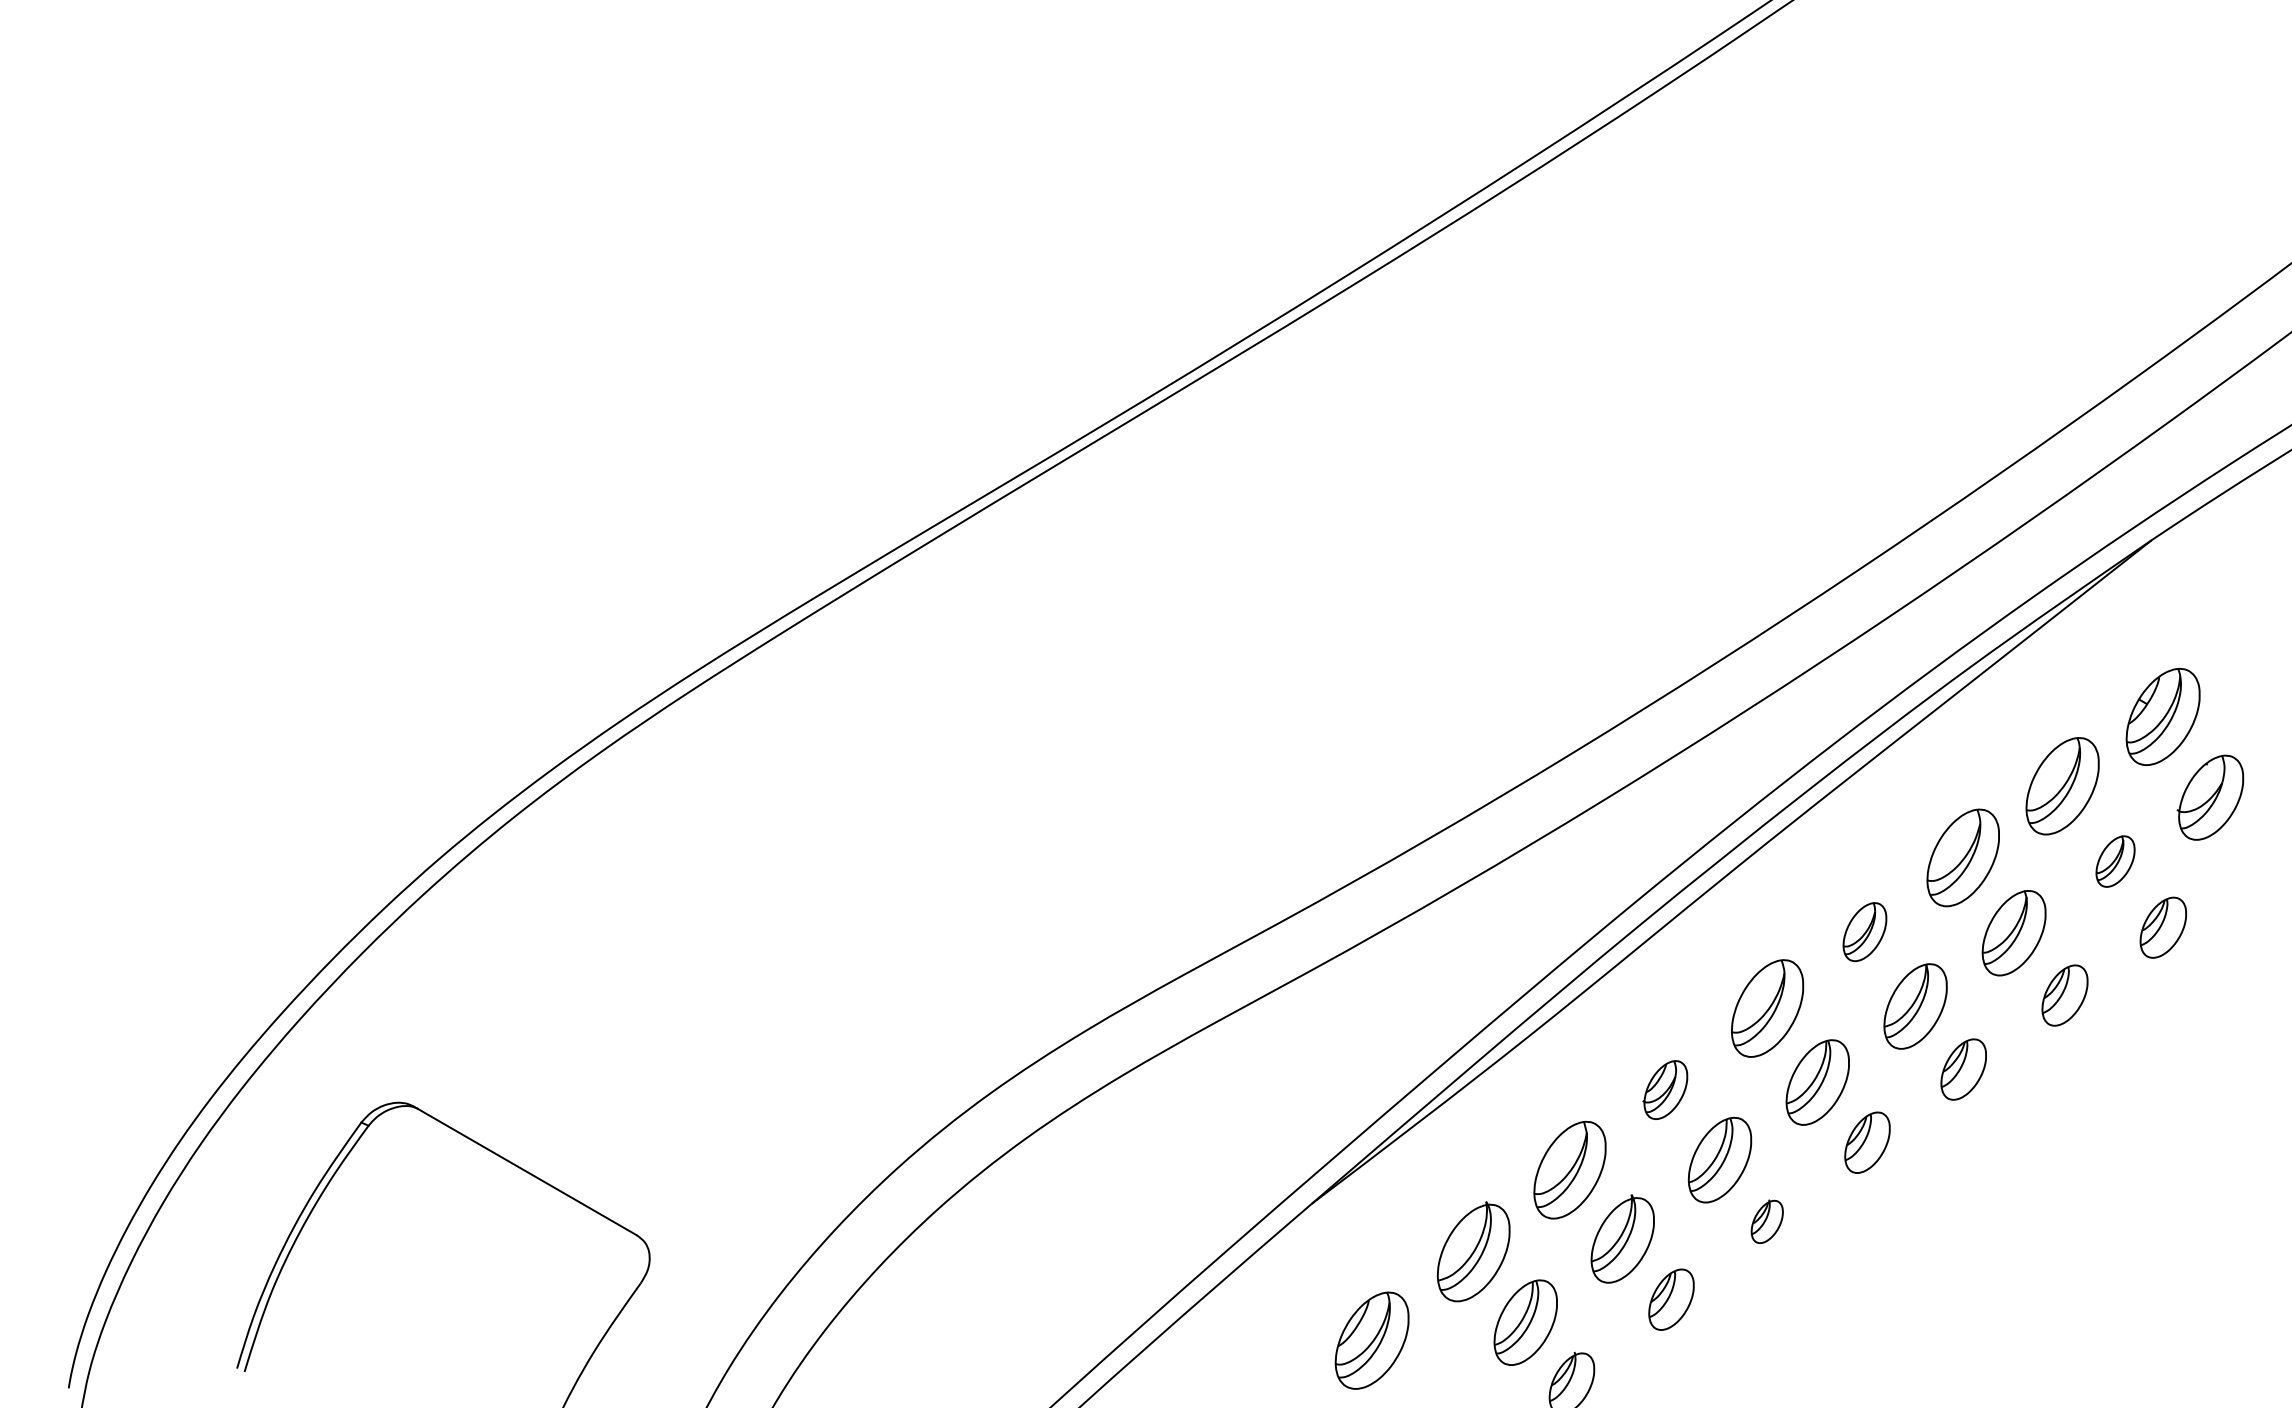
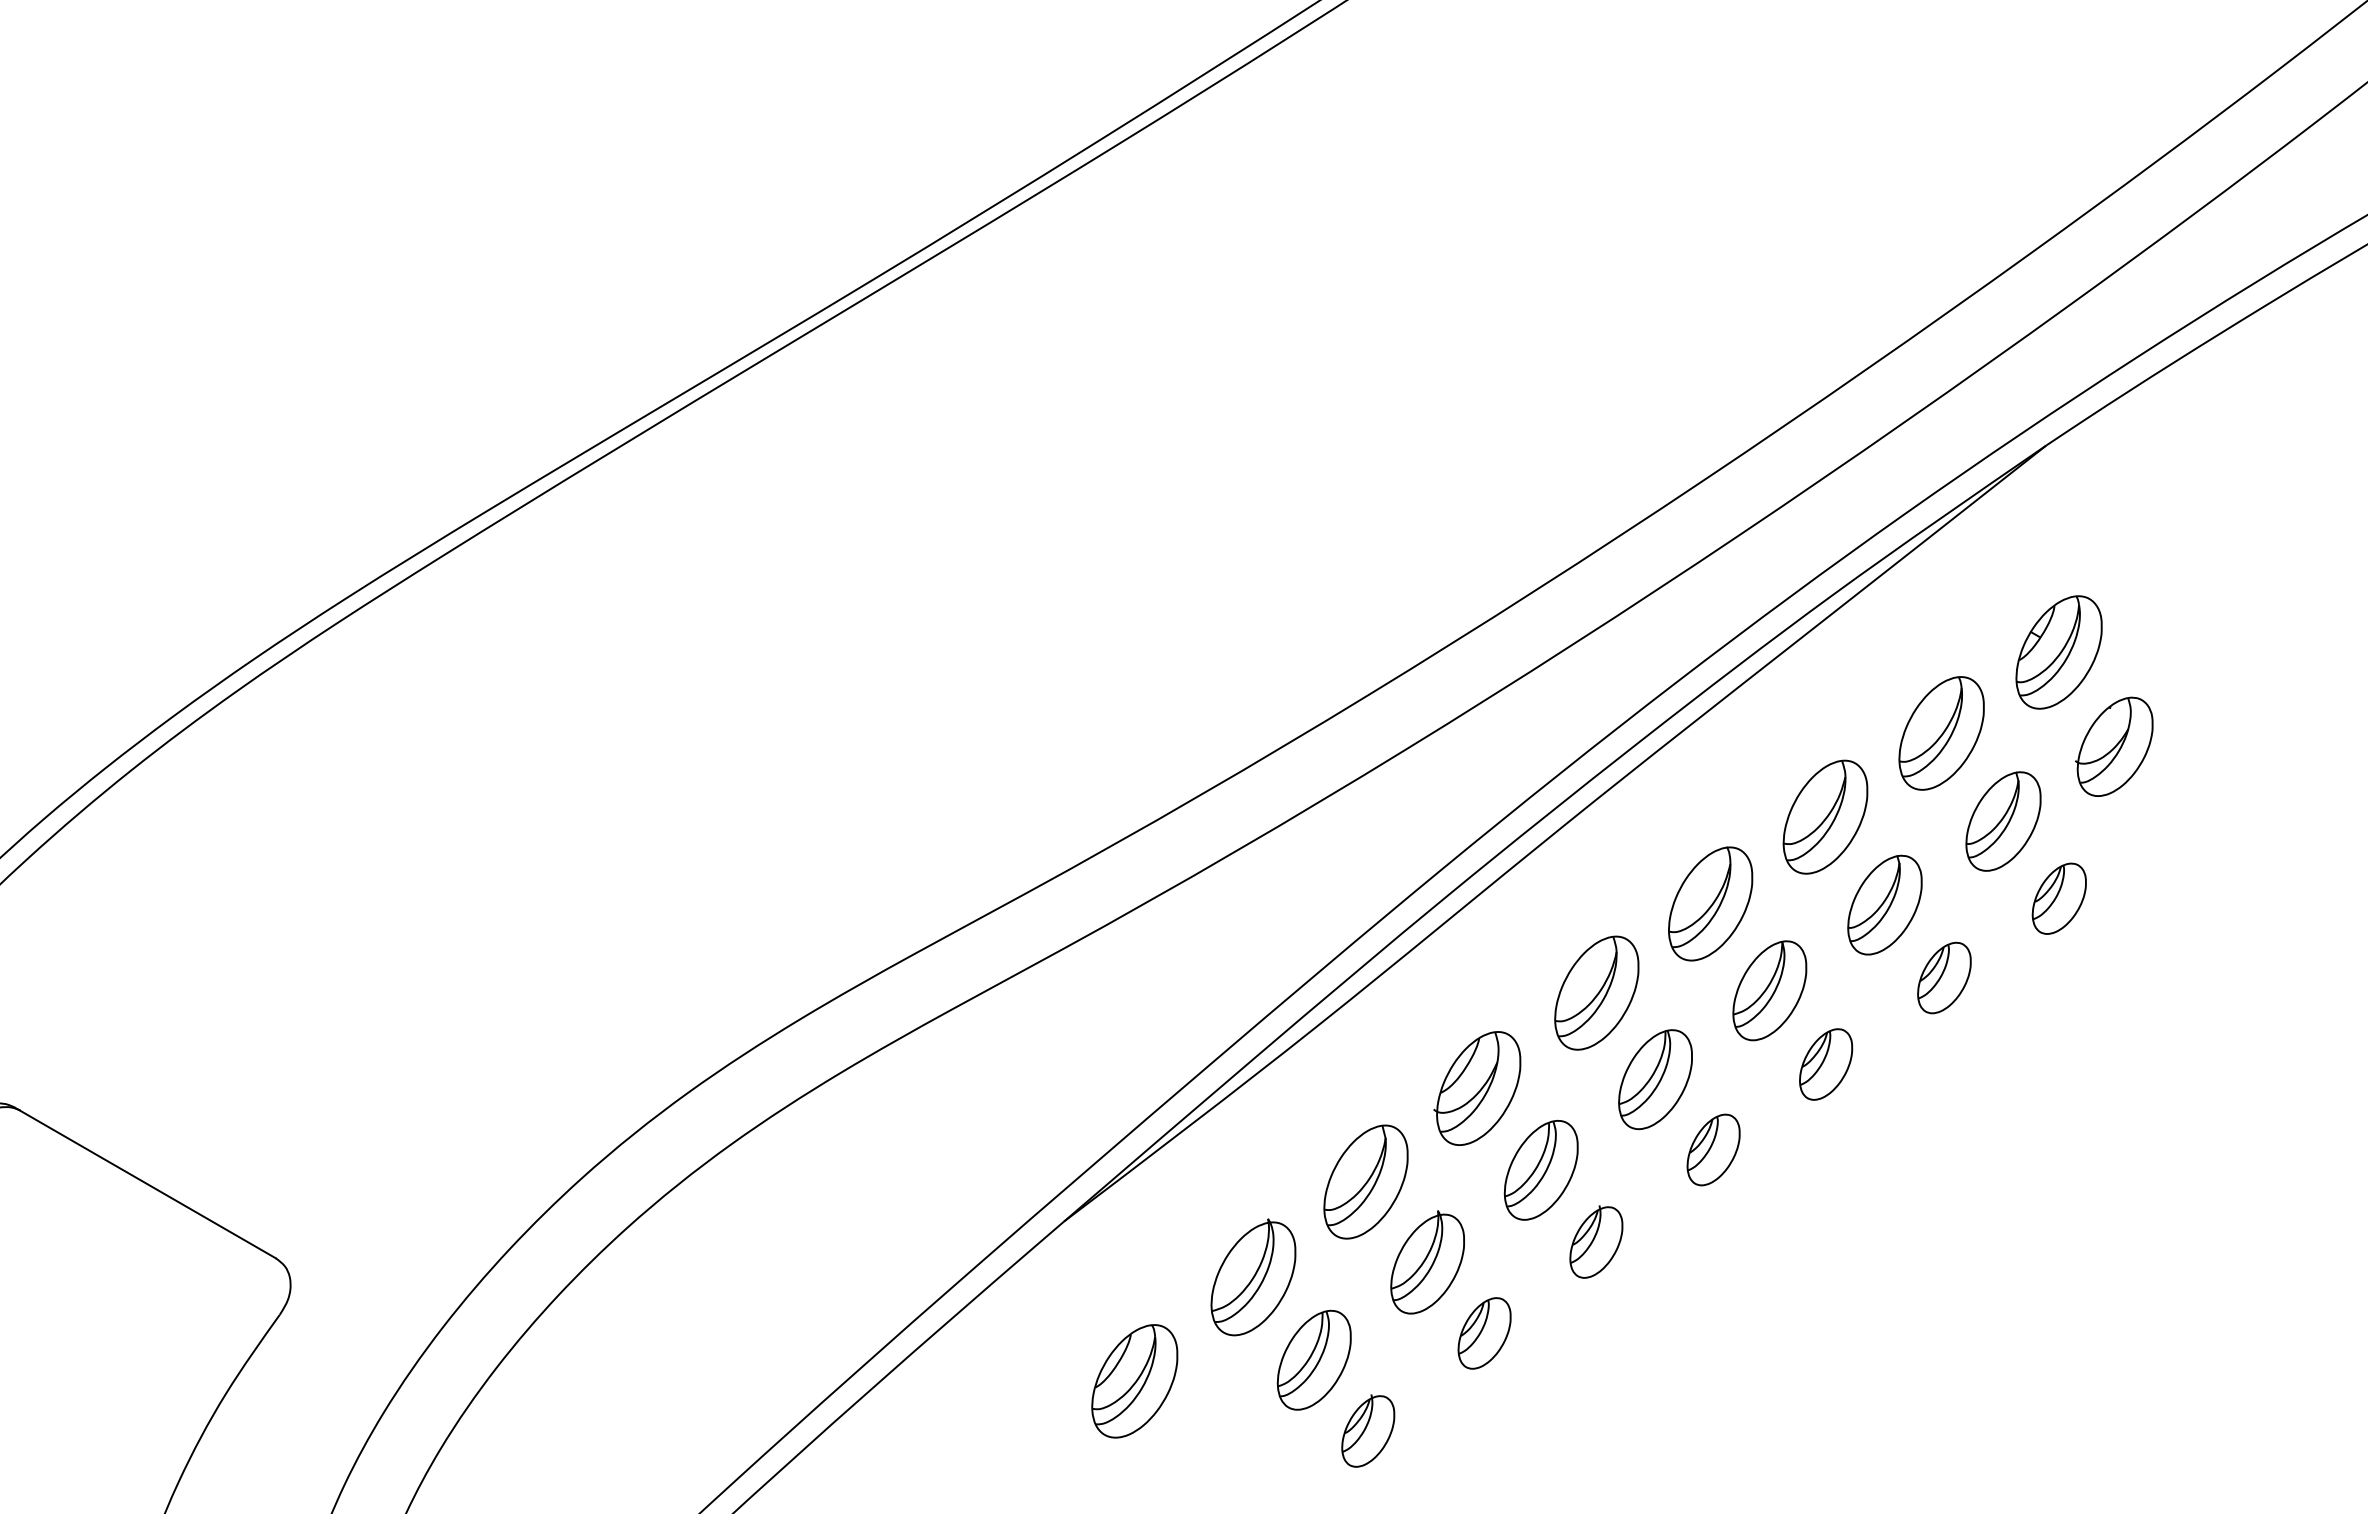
part: (2115, 861) -> (2003, 821), size x1.67
part: (1864, 931) -> (1710, 903), size x1.67
part: (1664, 1089) -> (1476, 1087), size x1.67
part: (1767, 1221) -> (1596, 1242), size x1.43

